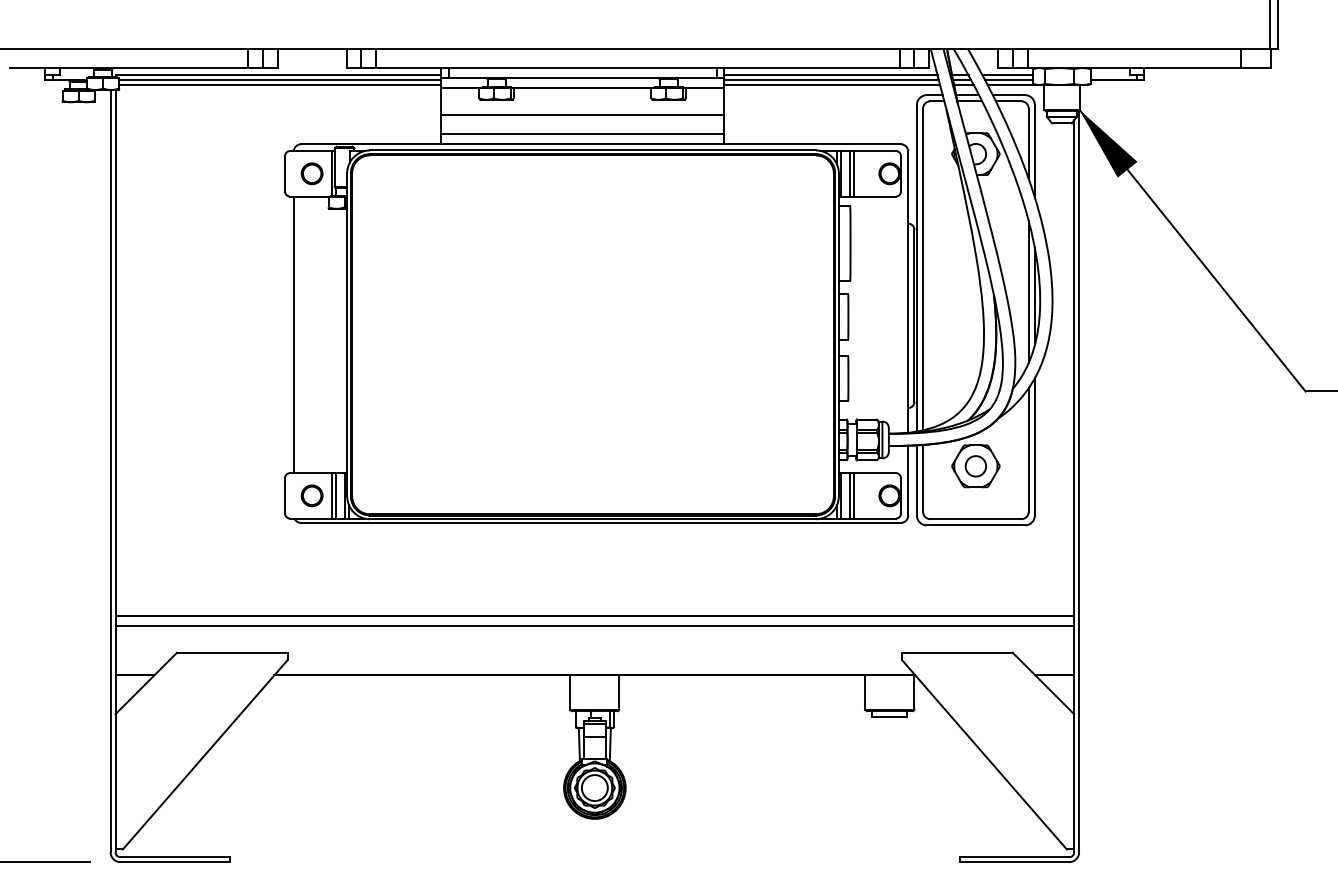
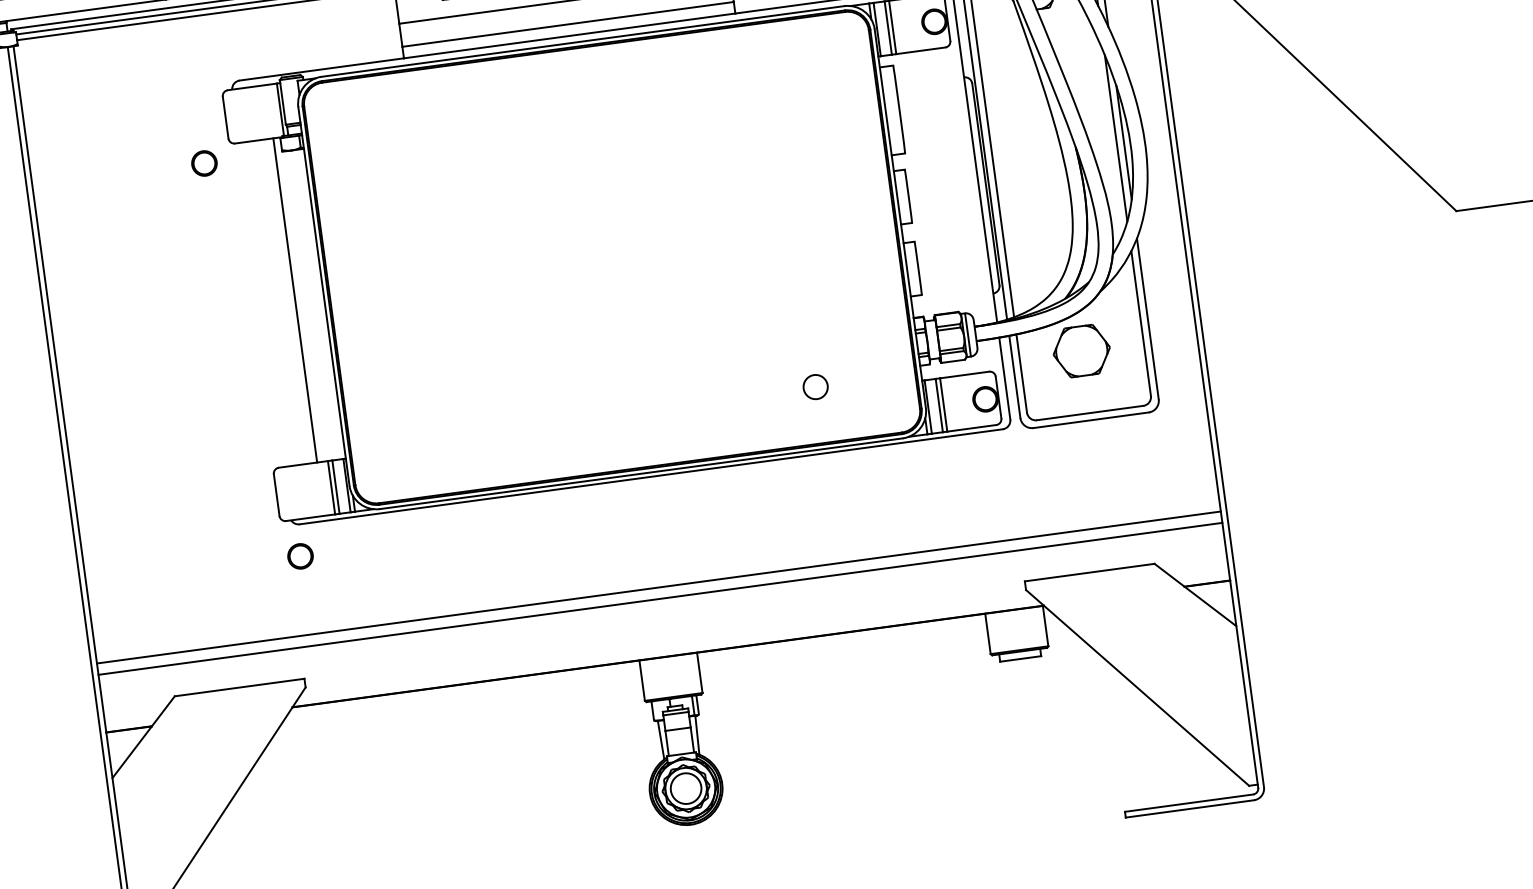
part: (311, 173) -> (203, 163), moved
line: (293, 334) -> (294, 300), moved
circle: (975, 466) -> (815, 387), moved
part: (311, 495) -> (299, 556), moved

